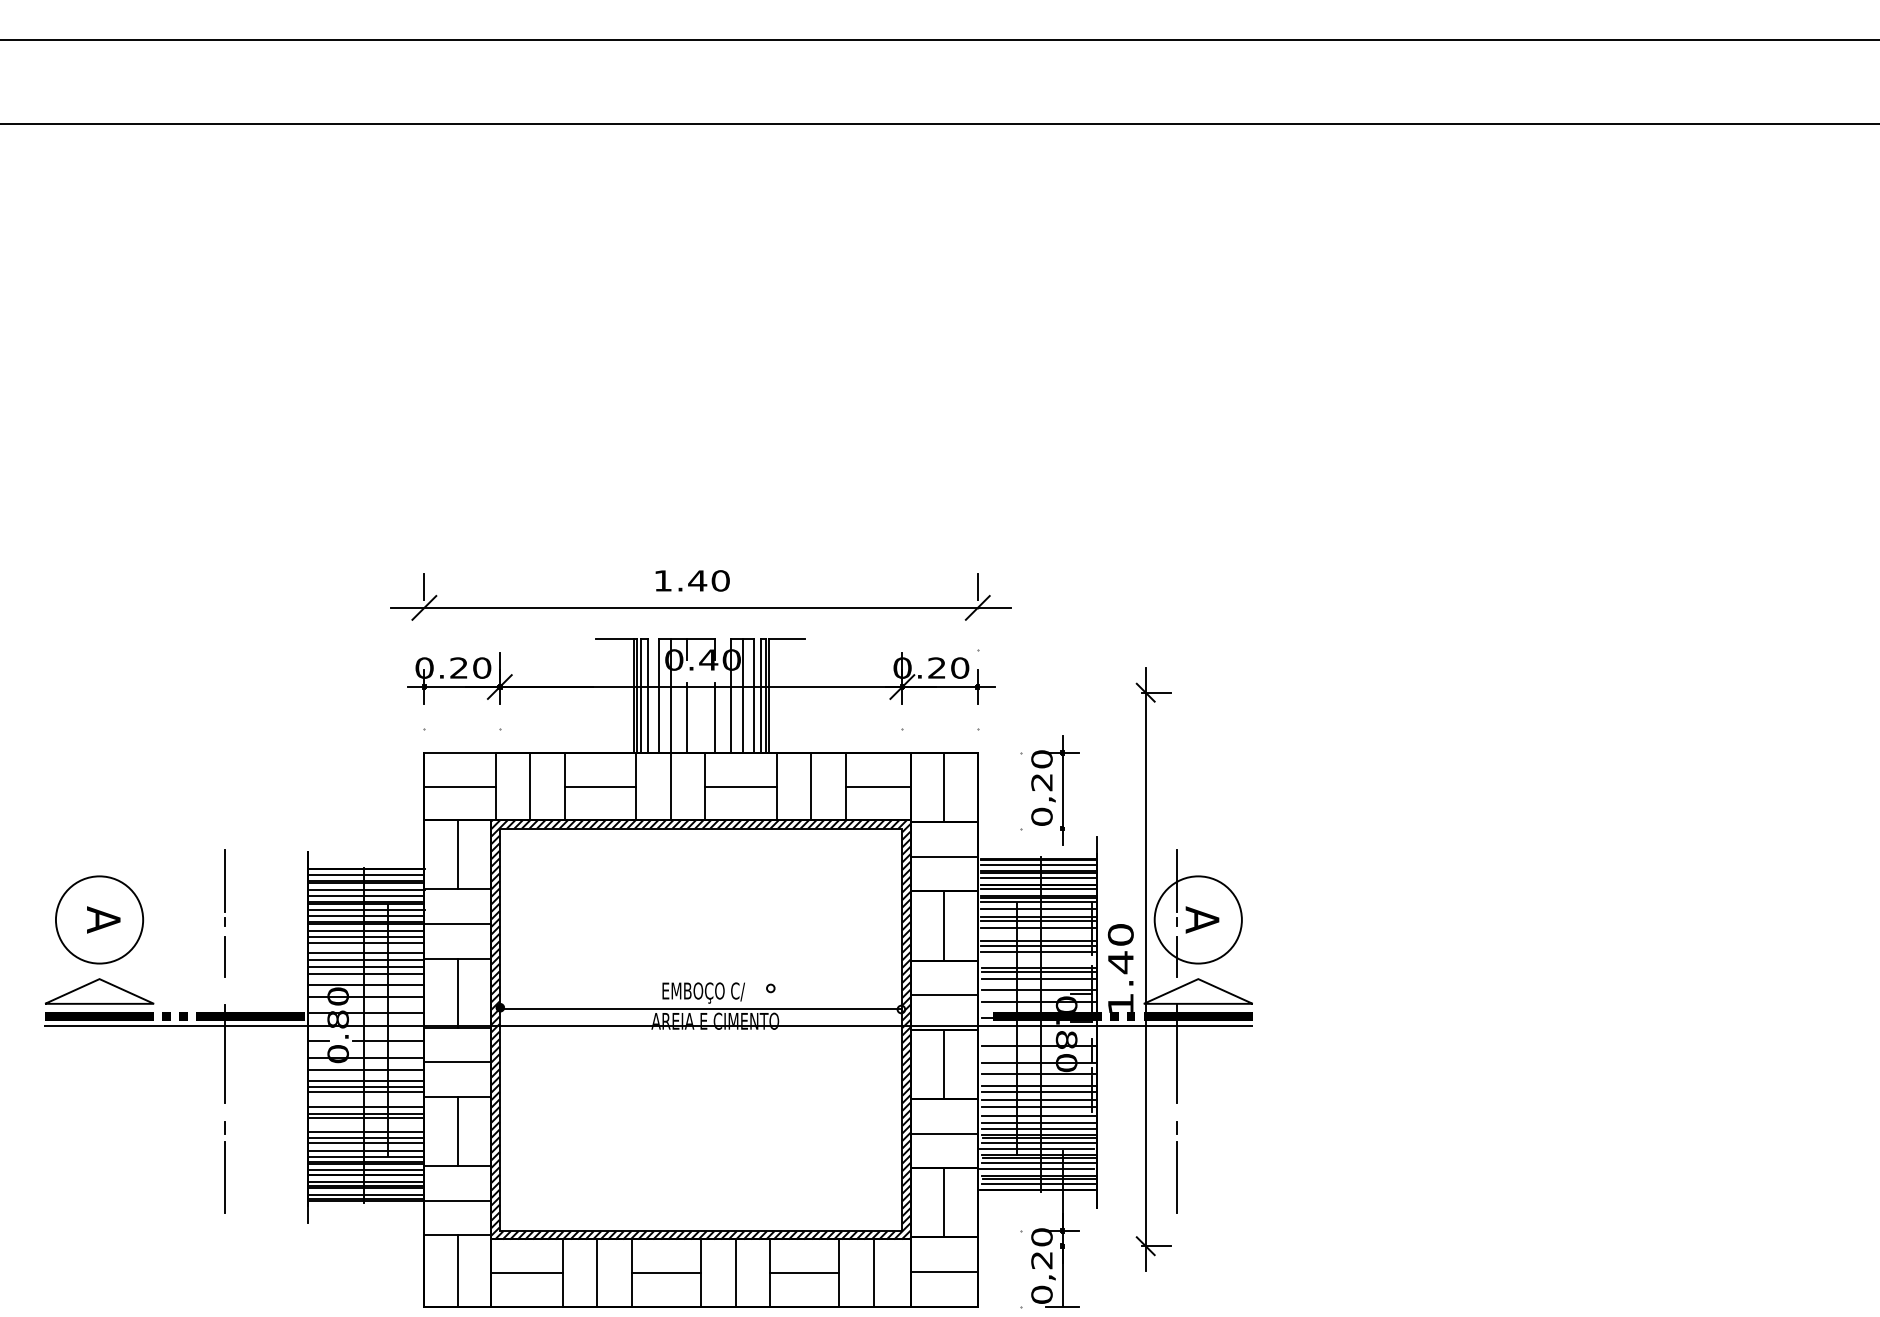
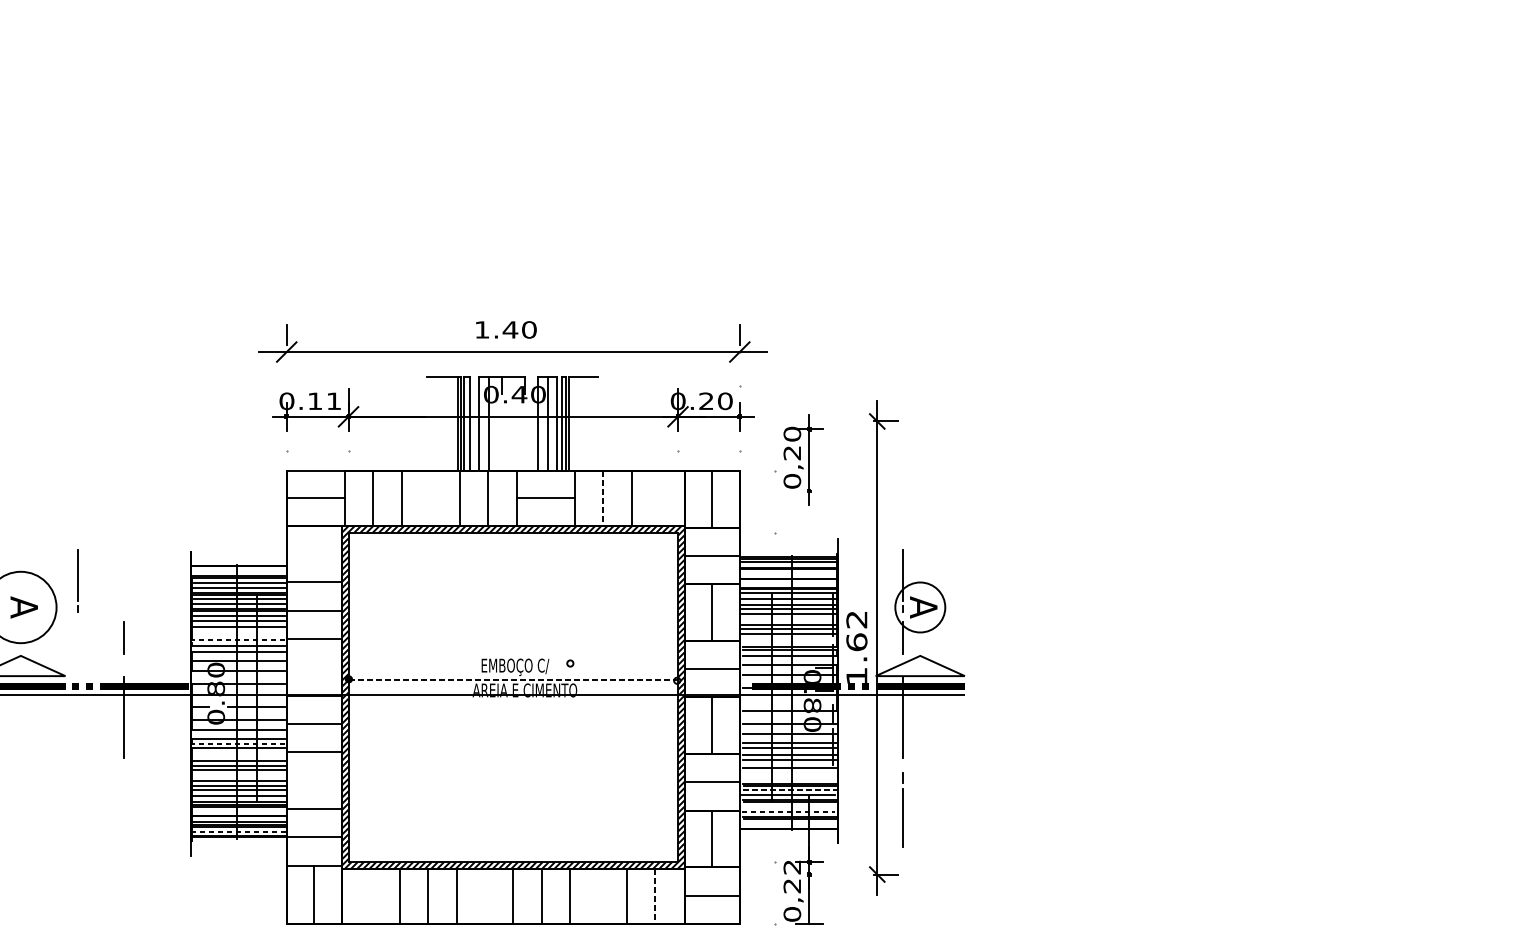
text: (470, 667) -> (324, 400), 0.20 -> 0.11
line: (687, 718) -> (502, 442), removed
line: (715, 718) -> (525, 442), removed
line: (600, 786) -> (430, 498), removed
line: (811, 786) -> (603, 498), solid -> dashed
line: (877, 786) -> (657, 498), removed
part: (1055, 790) -> (803, 459), moved
line: (457, 854) -> (313, 553), removed
line: (365, 875) -> (238, 571), removed
line: (1038, 877) -> (789, 572), removed
line: (224, 887) -> (77, 580), moved
line: (1038, 889) -> (789, 582), removed
circle: (1197, 919) -> (919, 607), size x0.7
text: (1120, 949) -> (856, 631), 1.40 -> 1.62
line: (365, 952) -> (238, 634), removed
line: (365, 959) -> (238, 639), solid -> dashed
line: (457, 992) -> (313, 666), removed
line: (701, 1008) -> (513, 679), solid -> dashed
line: (365, 1087) -> (238, 744), solid -> dashed
line: (1039, 1122) -> (790, 773), removed
line: (1039, 1128) -> (790, 778), removed
line: (457, 1131) -> (313, 780), removed
line: (1039, 1143) -> (790, 790), solid -> dashed
line: (1038, 1163) -> (789, 806), removed
line: (224, 1167) -> (123, 810), removed
line: (1037, 1169) -> (788, 811), solid -> dashed
line: (366, 1170) -> (239, 812), removed
line: (1038, 1184) -> (789, 824), removed
line: (366, 1194) -> (239, 832), solid -> dashed
text: (1041, 1237) -> (791, 867), 0,20 -> 0,22
line: (526, 1273) -> (370, 896), removed
line: (666, 1273) -> (484, 896), removed
line: (804, 1273) -> (597, 896), removed
line: (874, 1273) -> (655, 896), solid -> dashed

